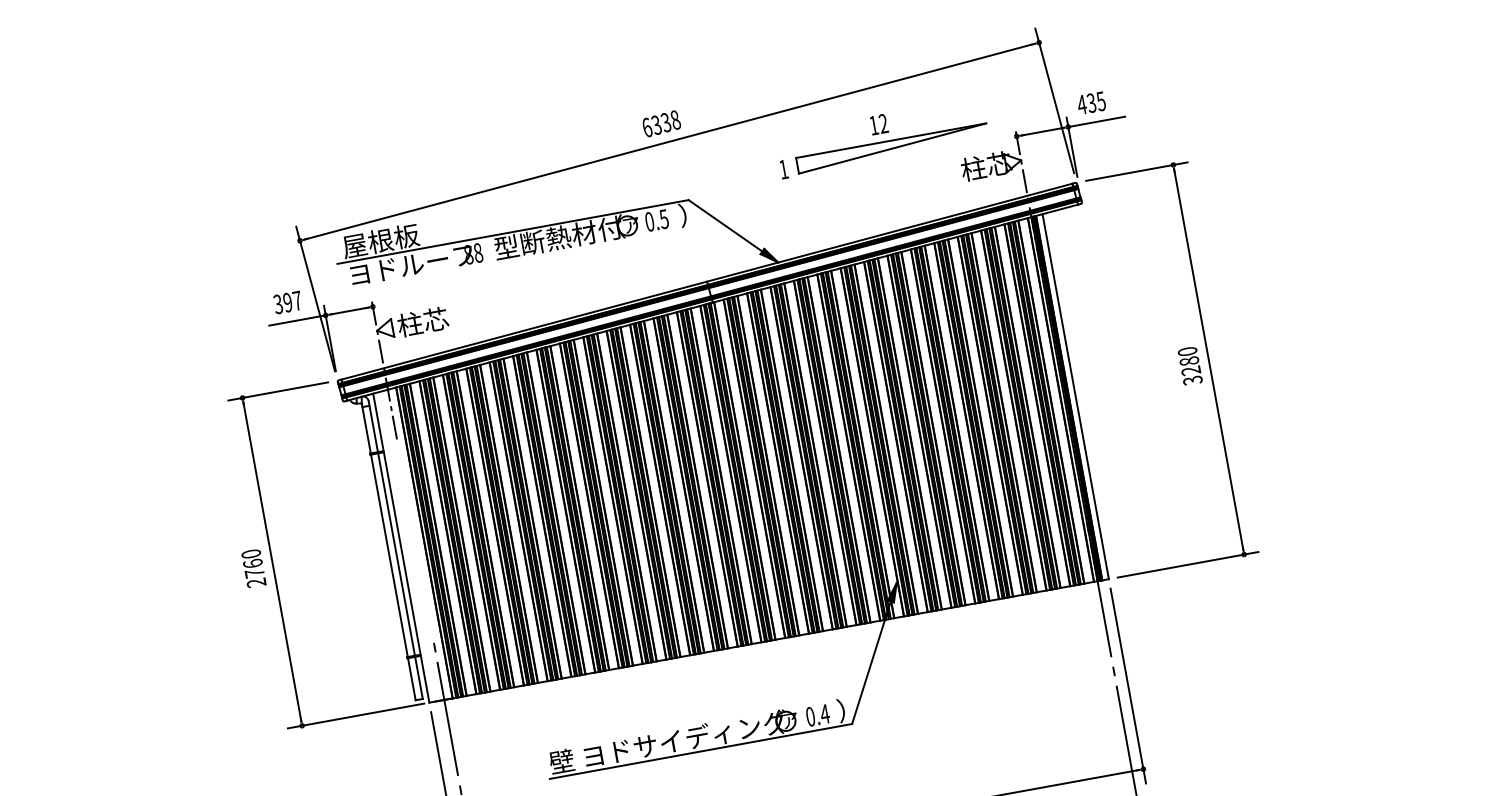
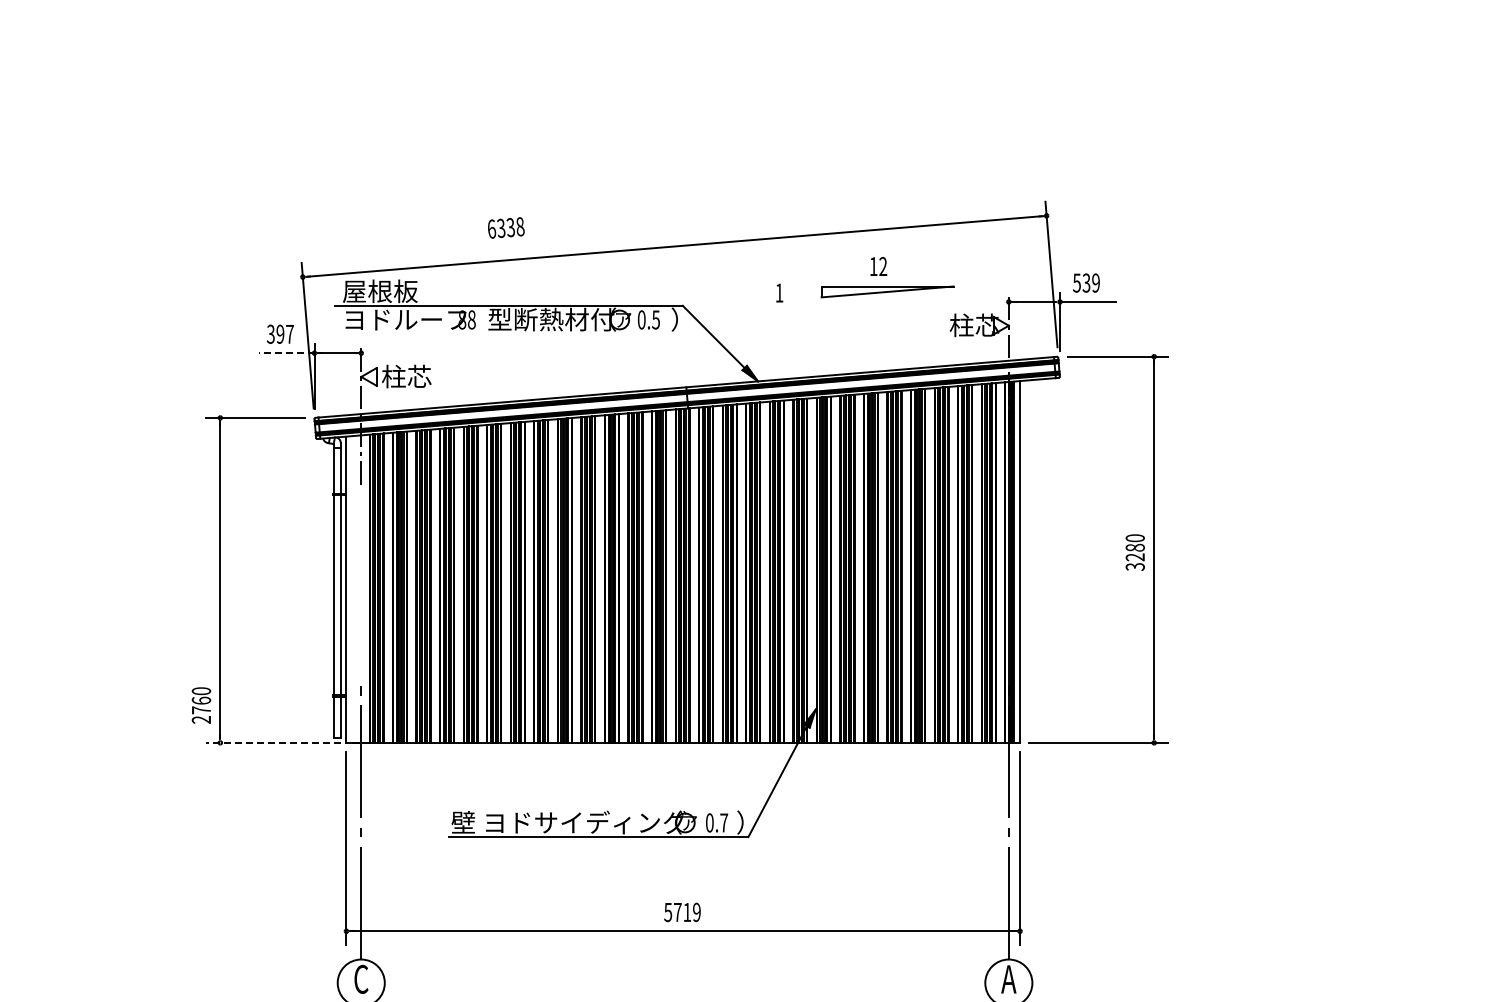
text: (1090, 102) -> (1085, 282), 435 -> 539
text: (661, 123) -> (506, 227), moved
part: (892, 148) -> (887, 291), size x0.7
line: (297, 320) -> (286, 353), solid -> dashed
text: (253, 568) -> (201, 705), moved
text: (824, 713) -> (723, 822), 0.4 -> 0.7
line: (355, 715) -> (273, 742), solid -> dashed

